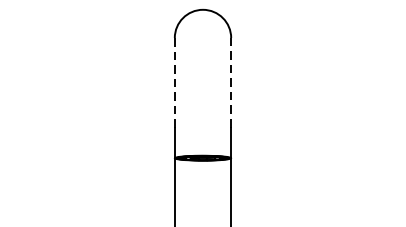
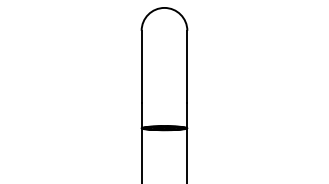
line: (231, 82) -> (187, 66), dashed -> solid
line: (174, 83) -> (141, 67), dashed -> solid

